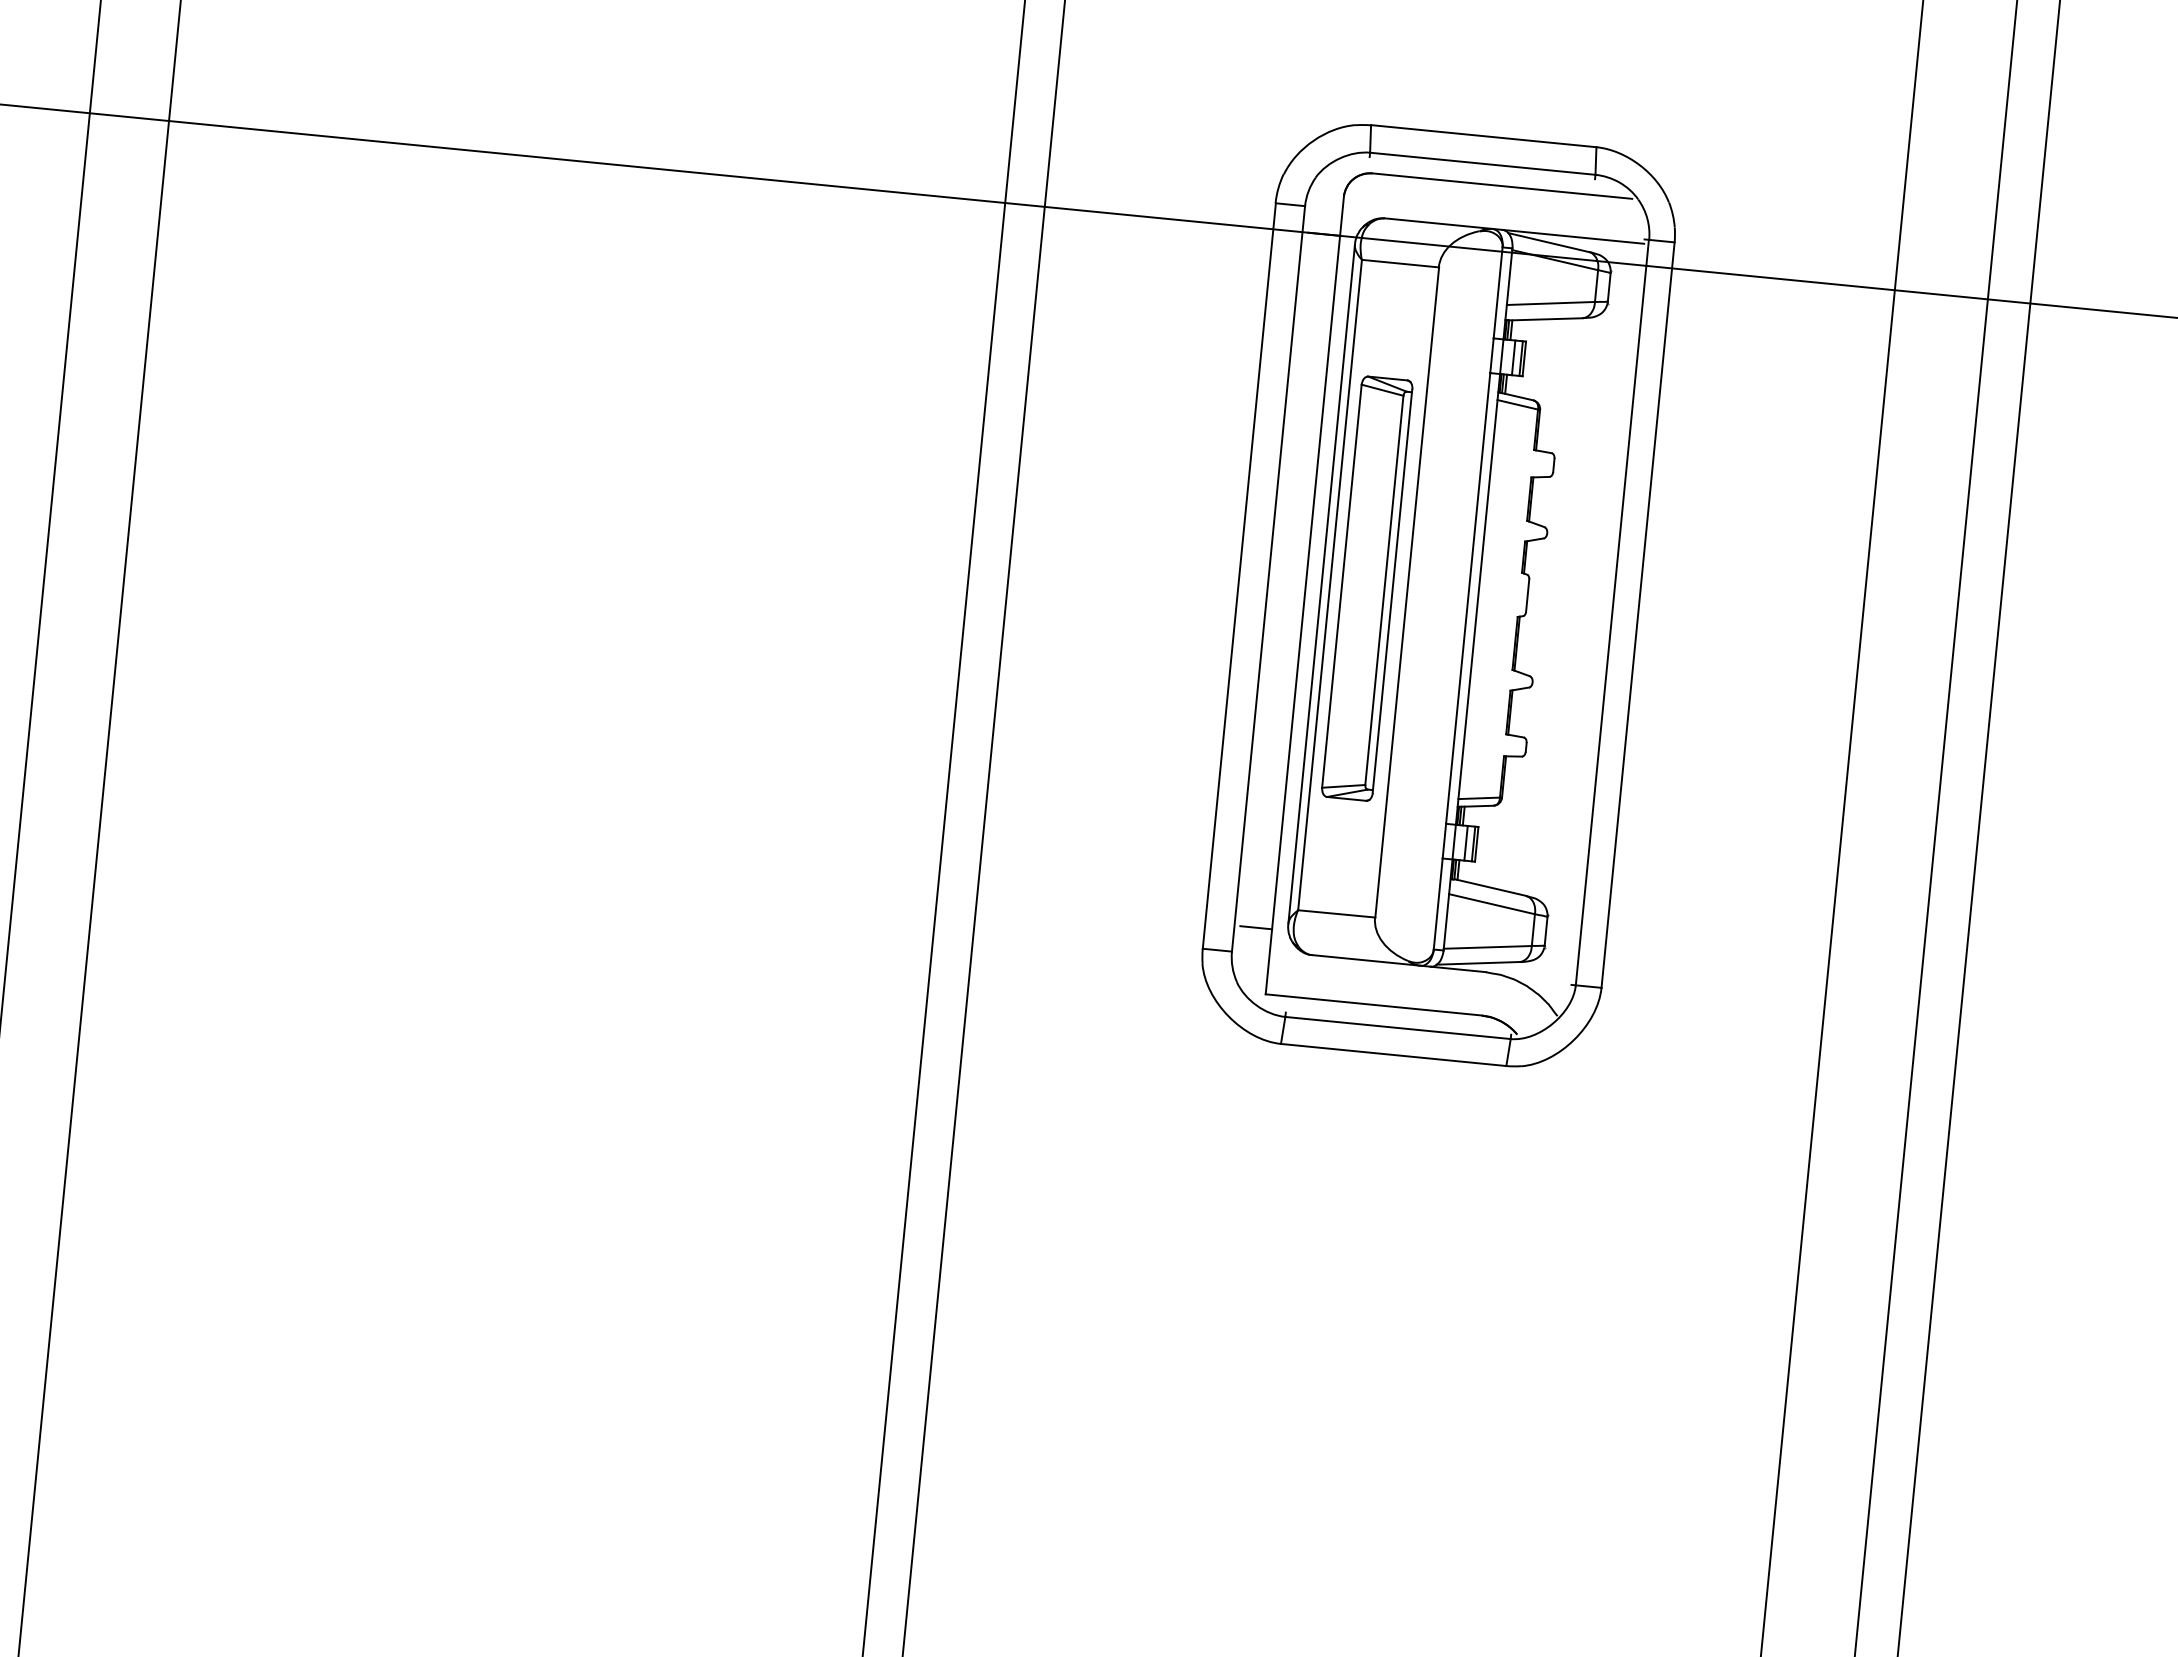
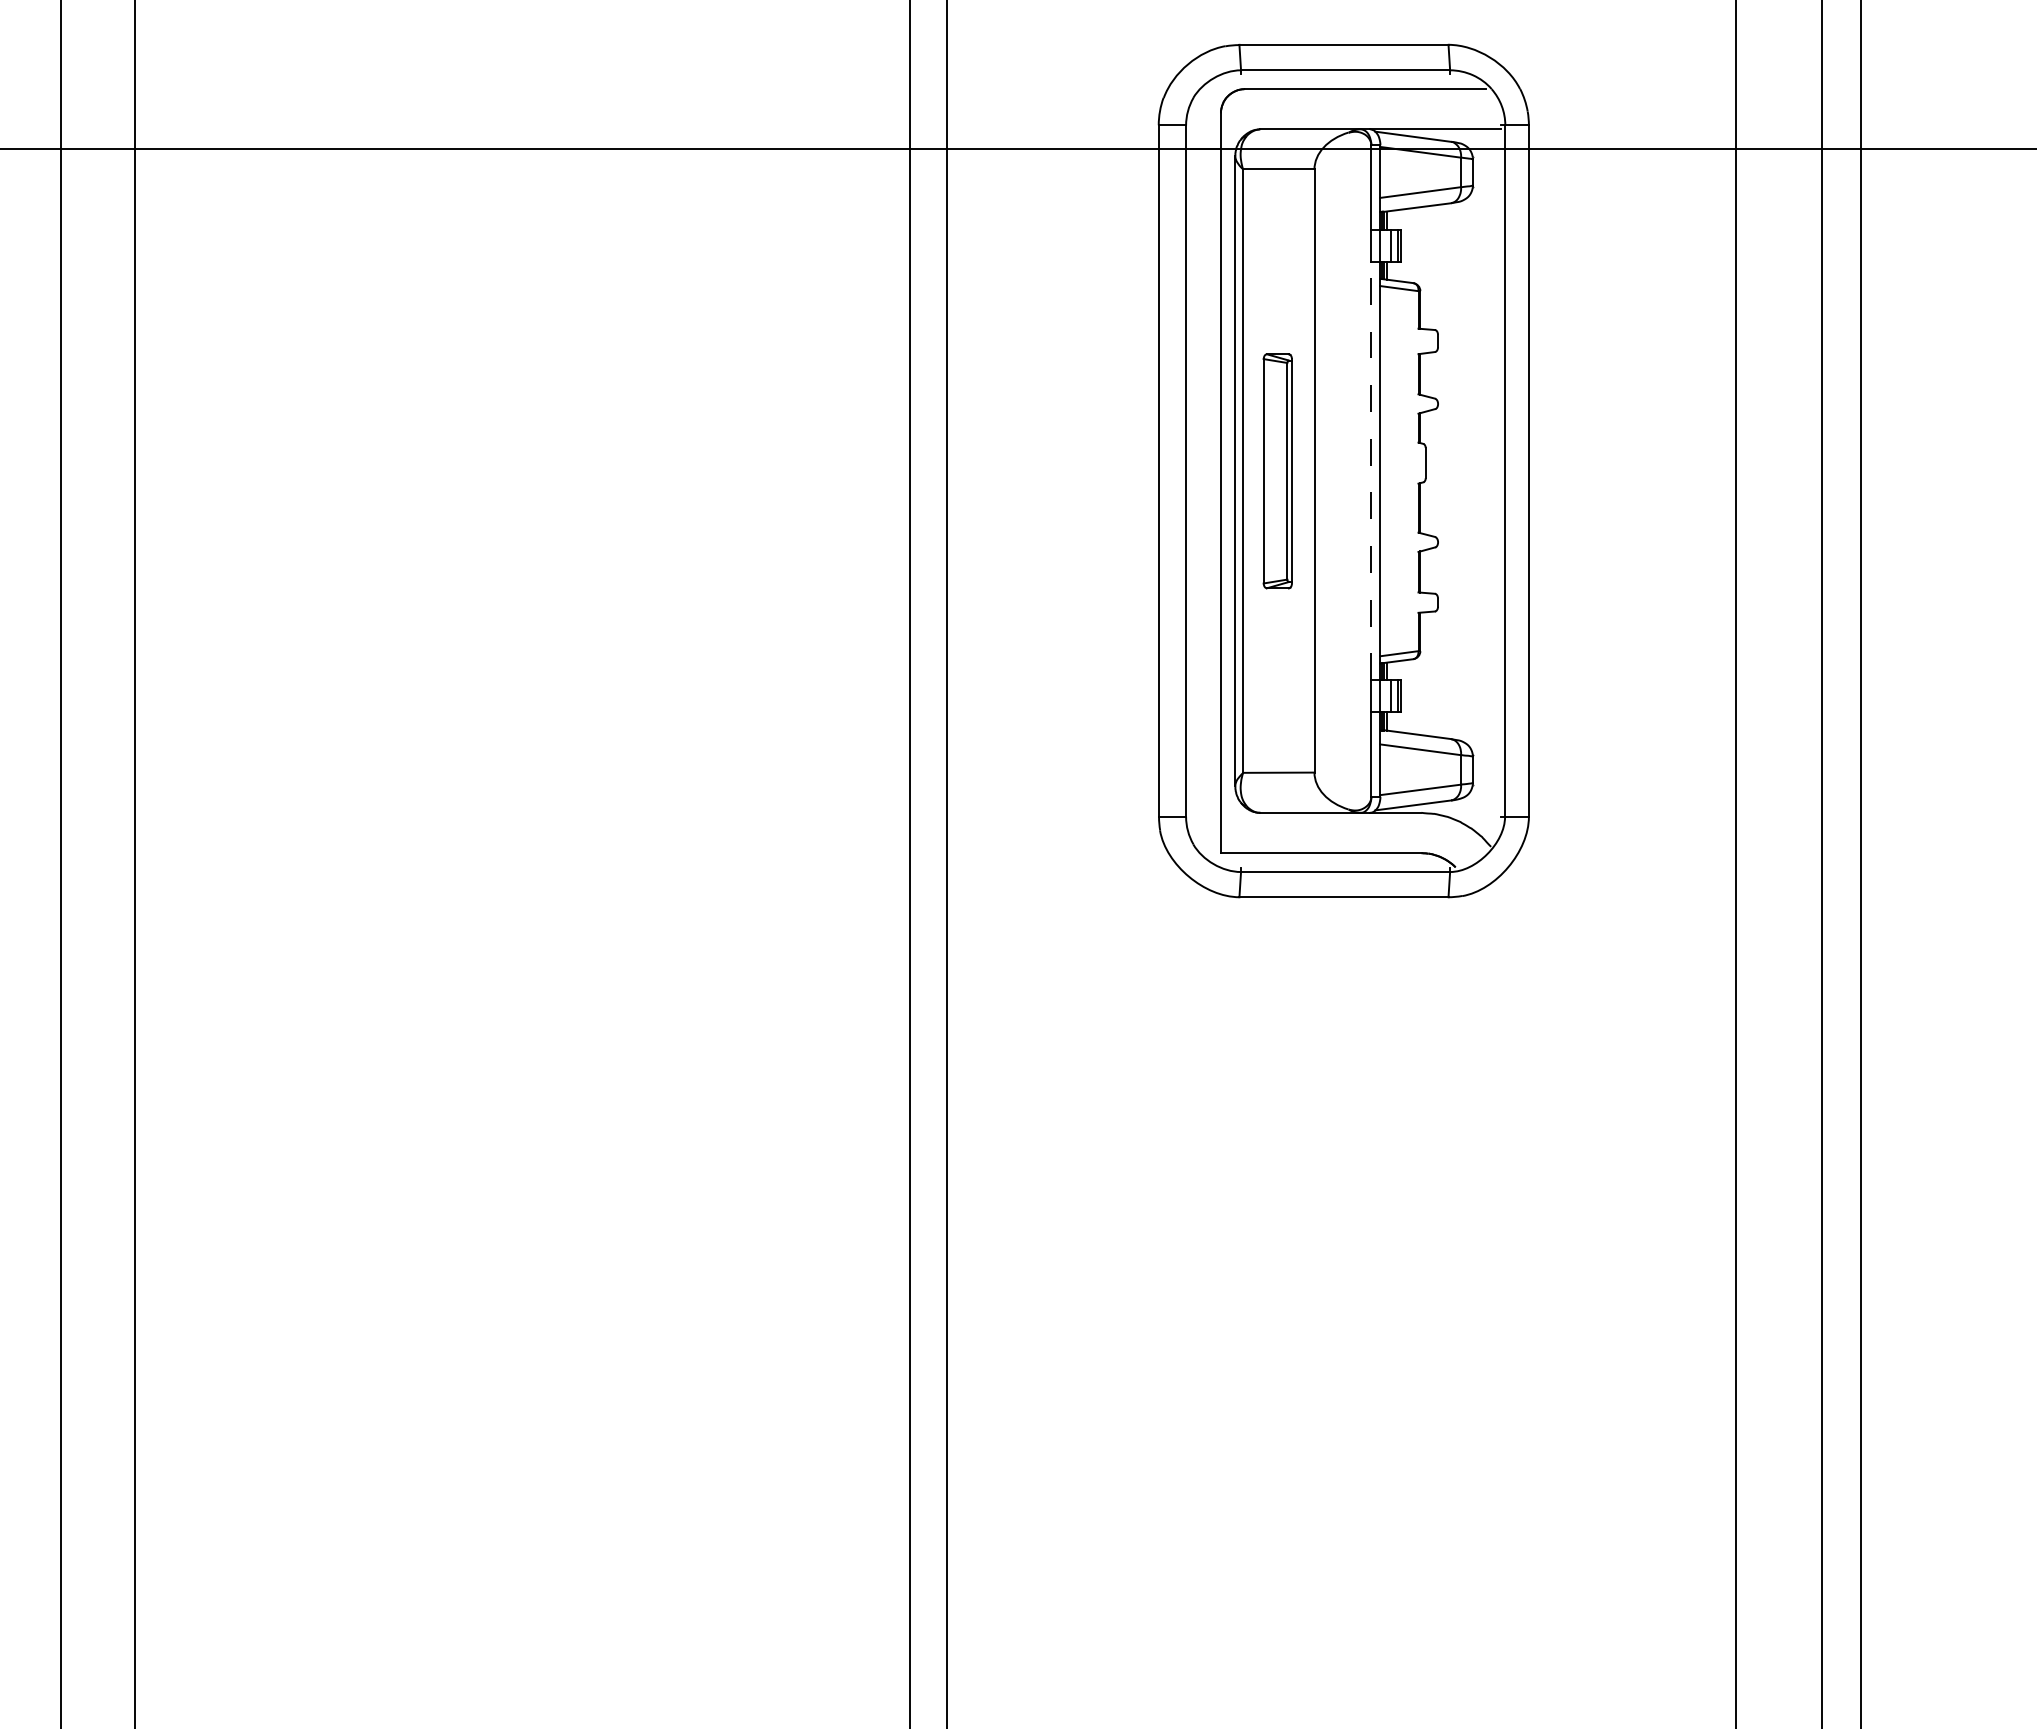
part: (1367, 589) -> (1277, 471), size x0.6
line: (1468, 597) -> (1371, 470), solid -> dashed
line: (1255, 927) -> (1205, 792), removed

